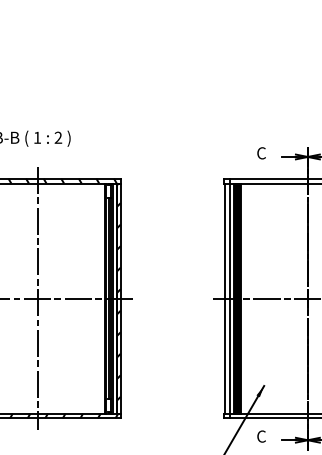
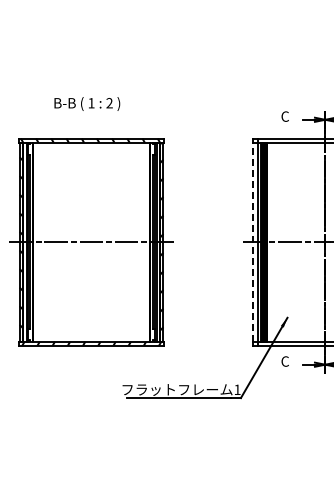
line: (224, 297) -> (253, 241), solid -> dashed
line: (37, 298) -> (91, 242), removed

